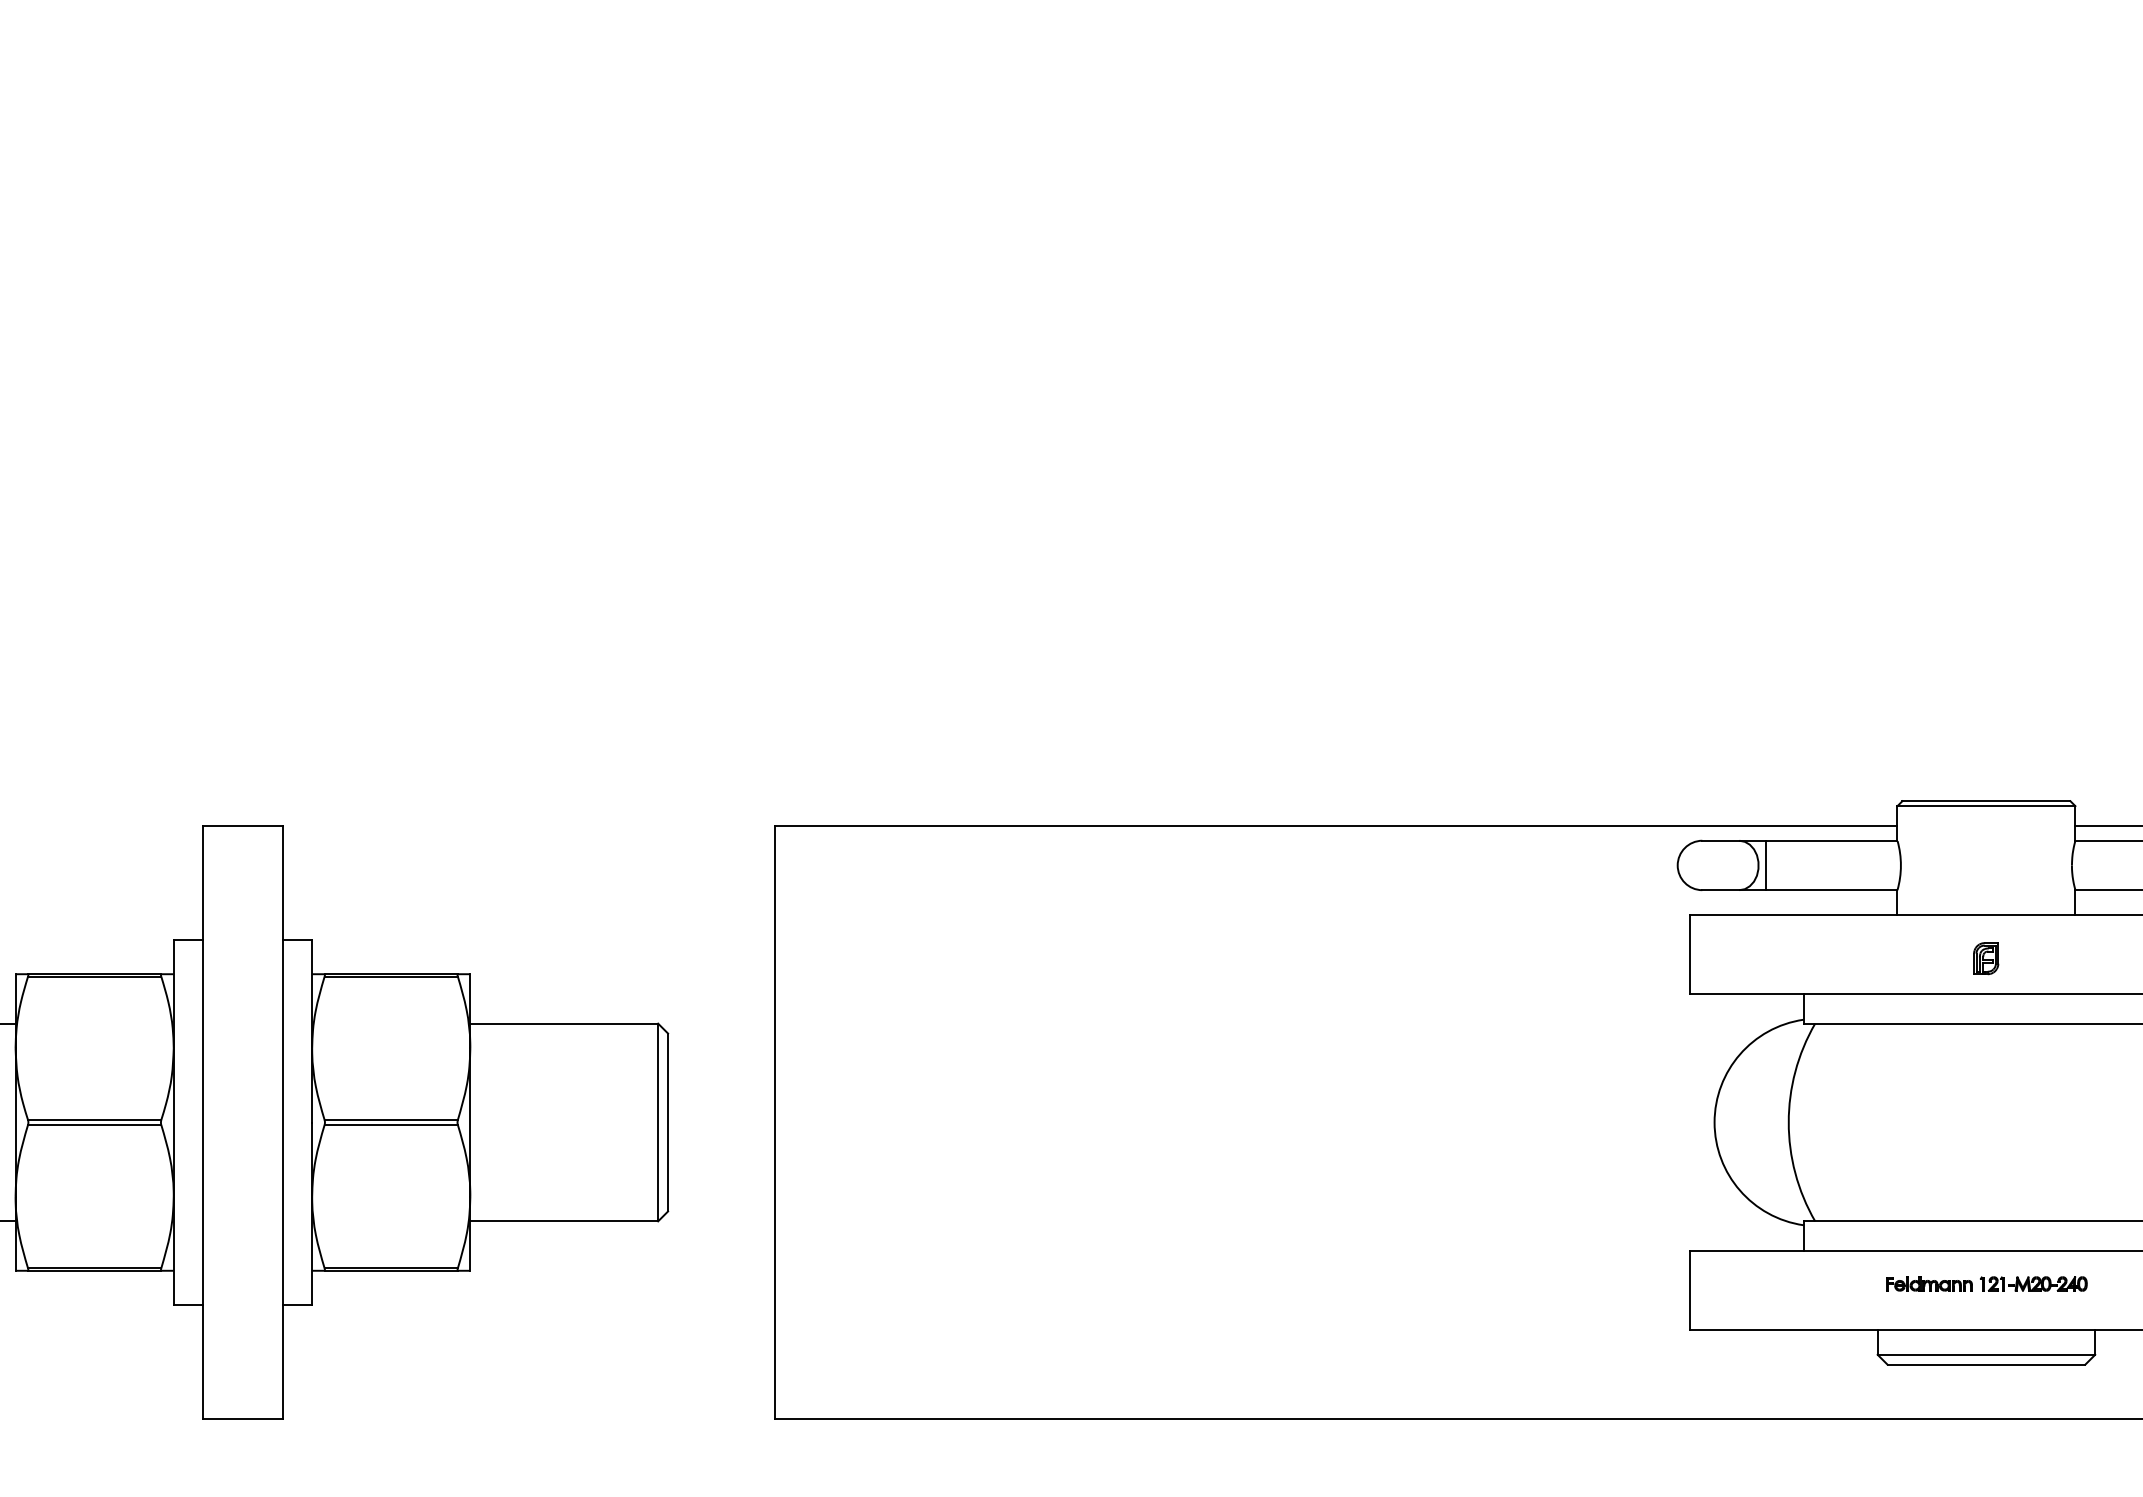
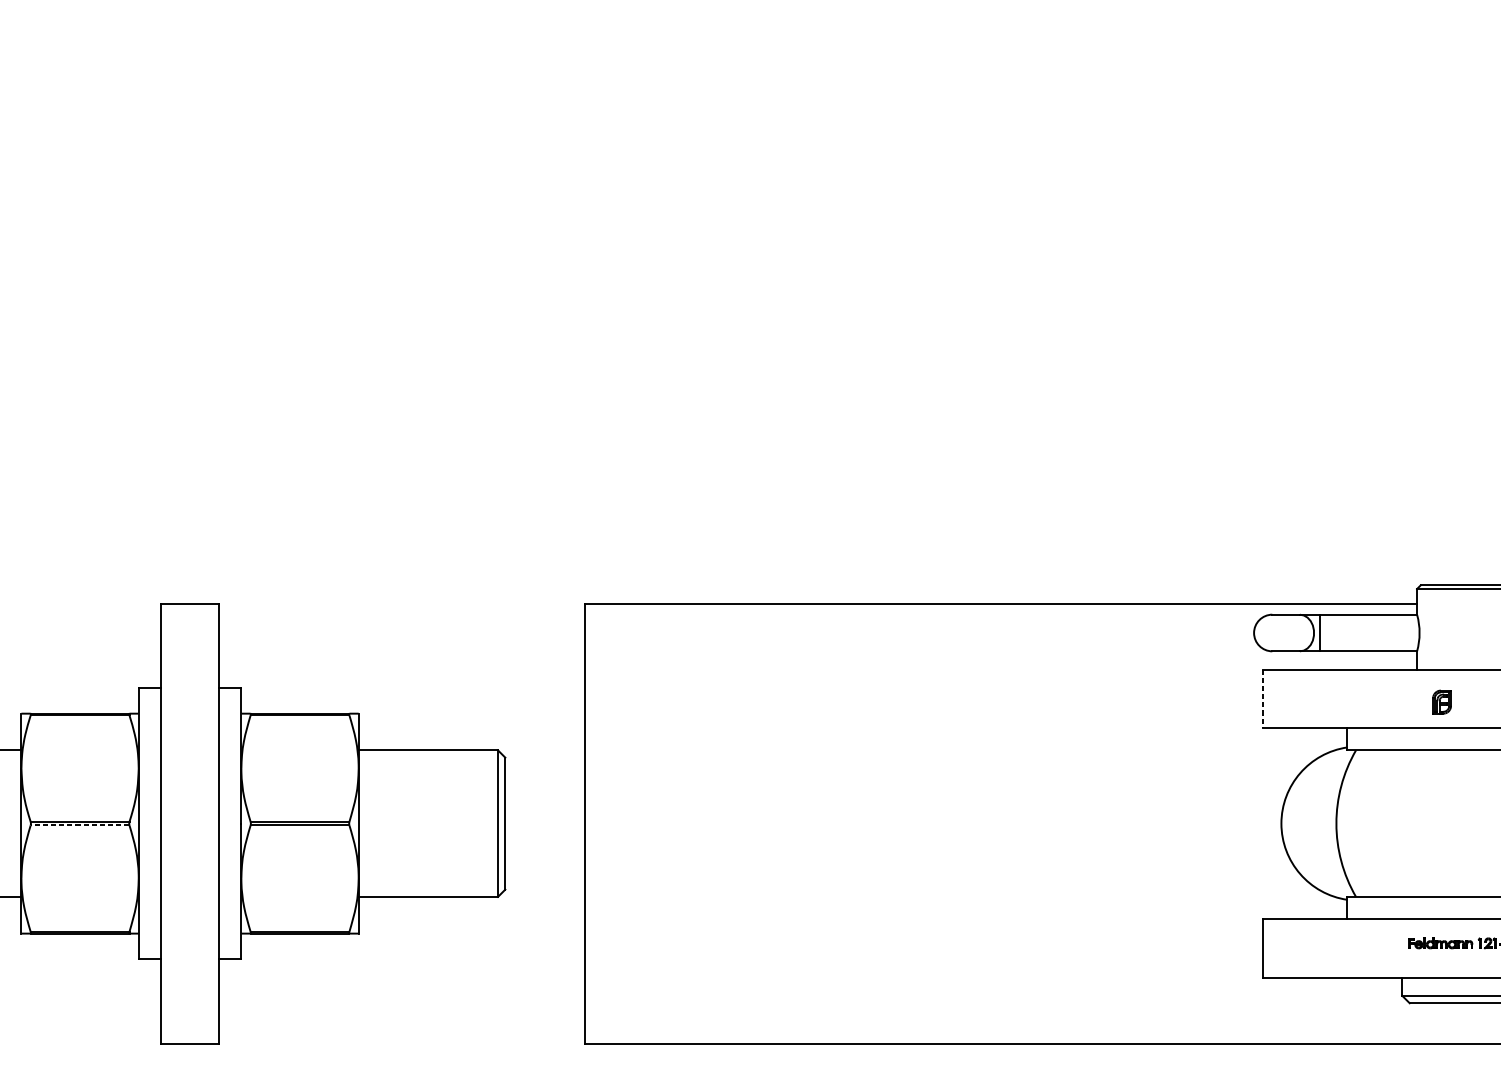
line: (1689, 954) -> (1262, 699), solid -> dashed
part: (1986, 958) -> (1442, 702), moved
line: (94, 1124) -> (79, 825), solid -> dashed

